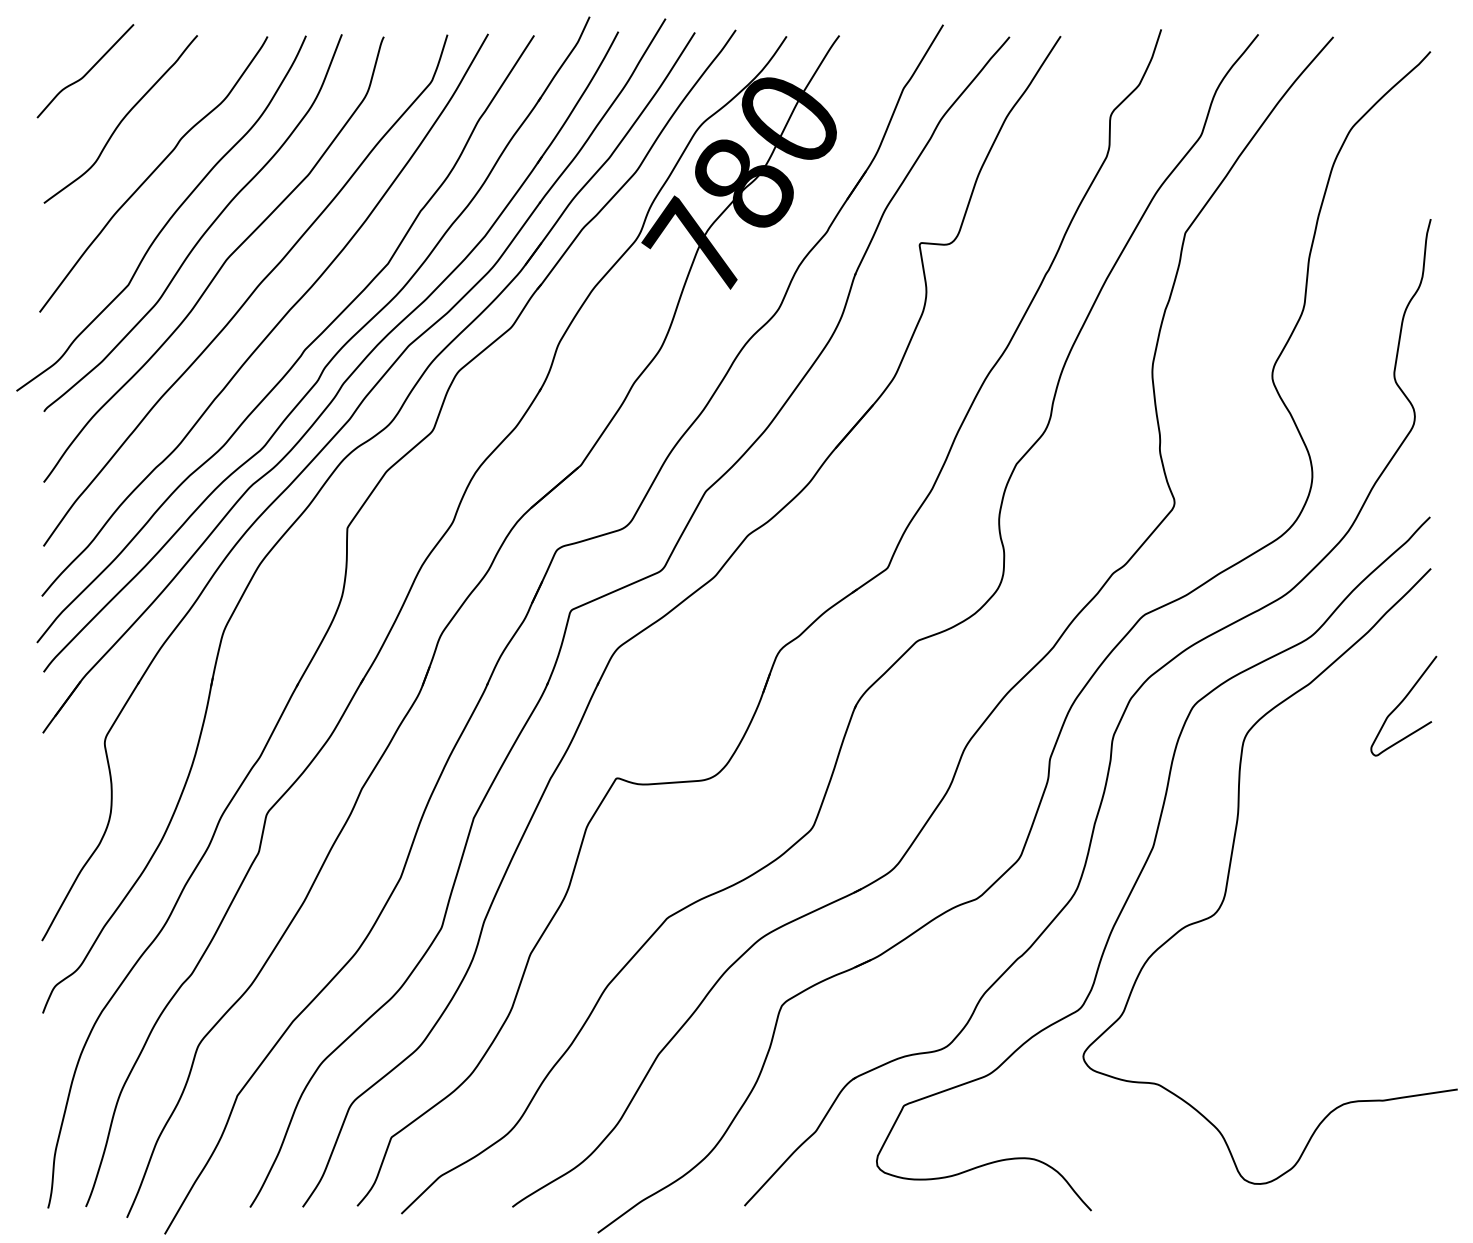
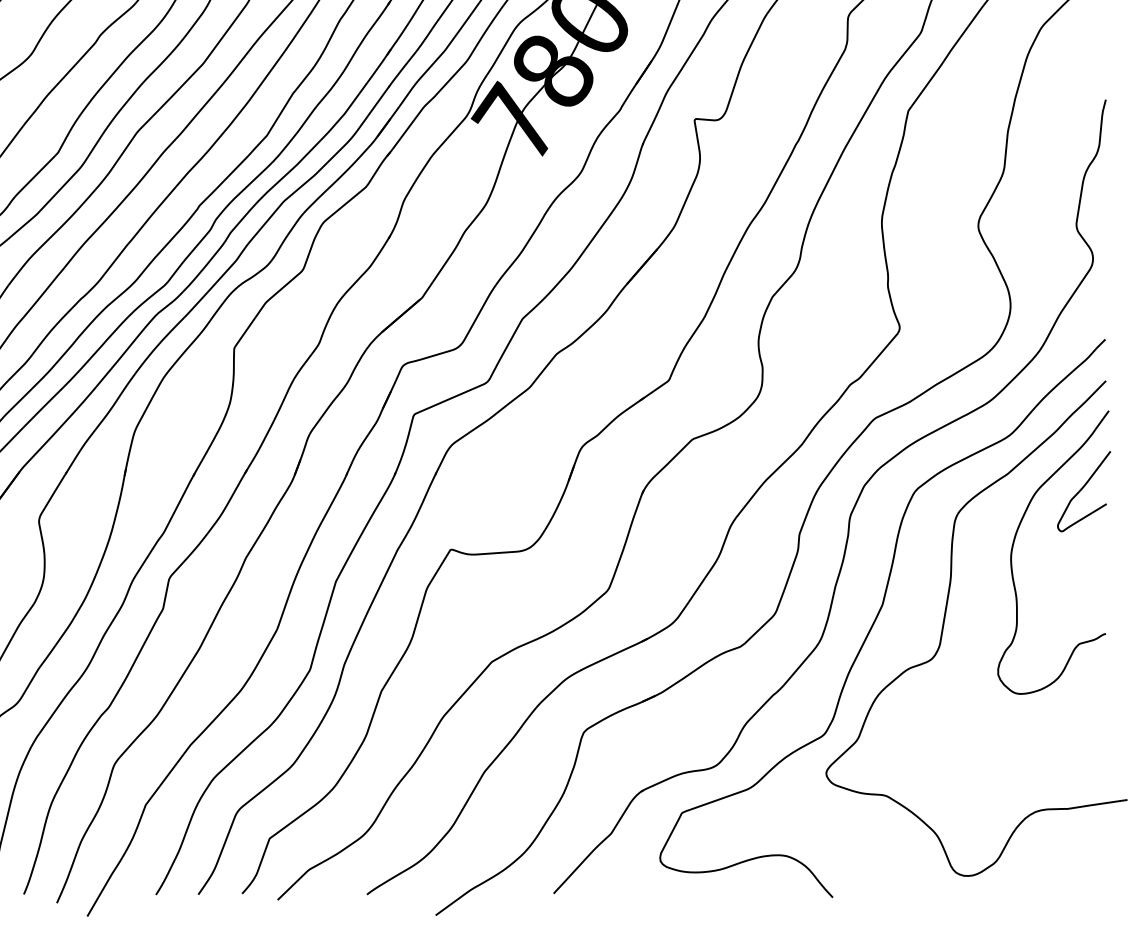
curve: (1318, 765) -> (1015, 539), added

